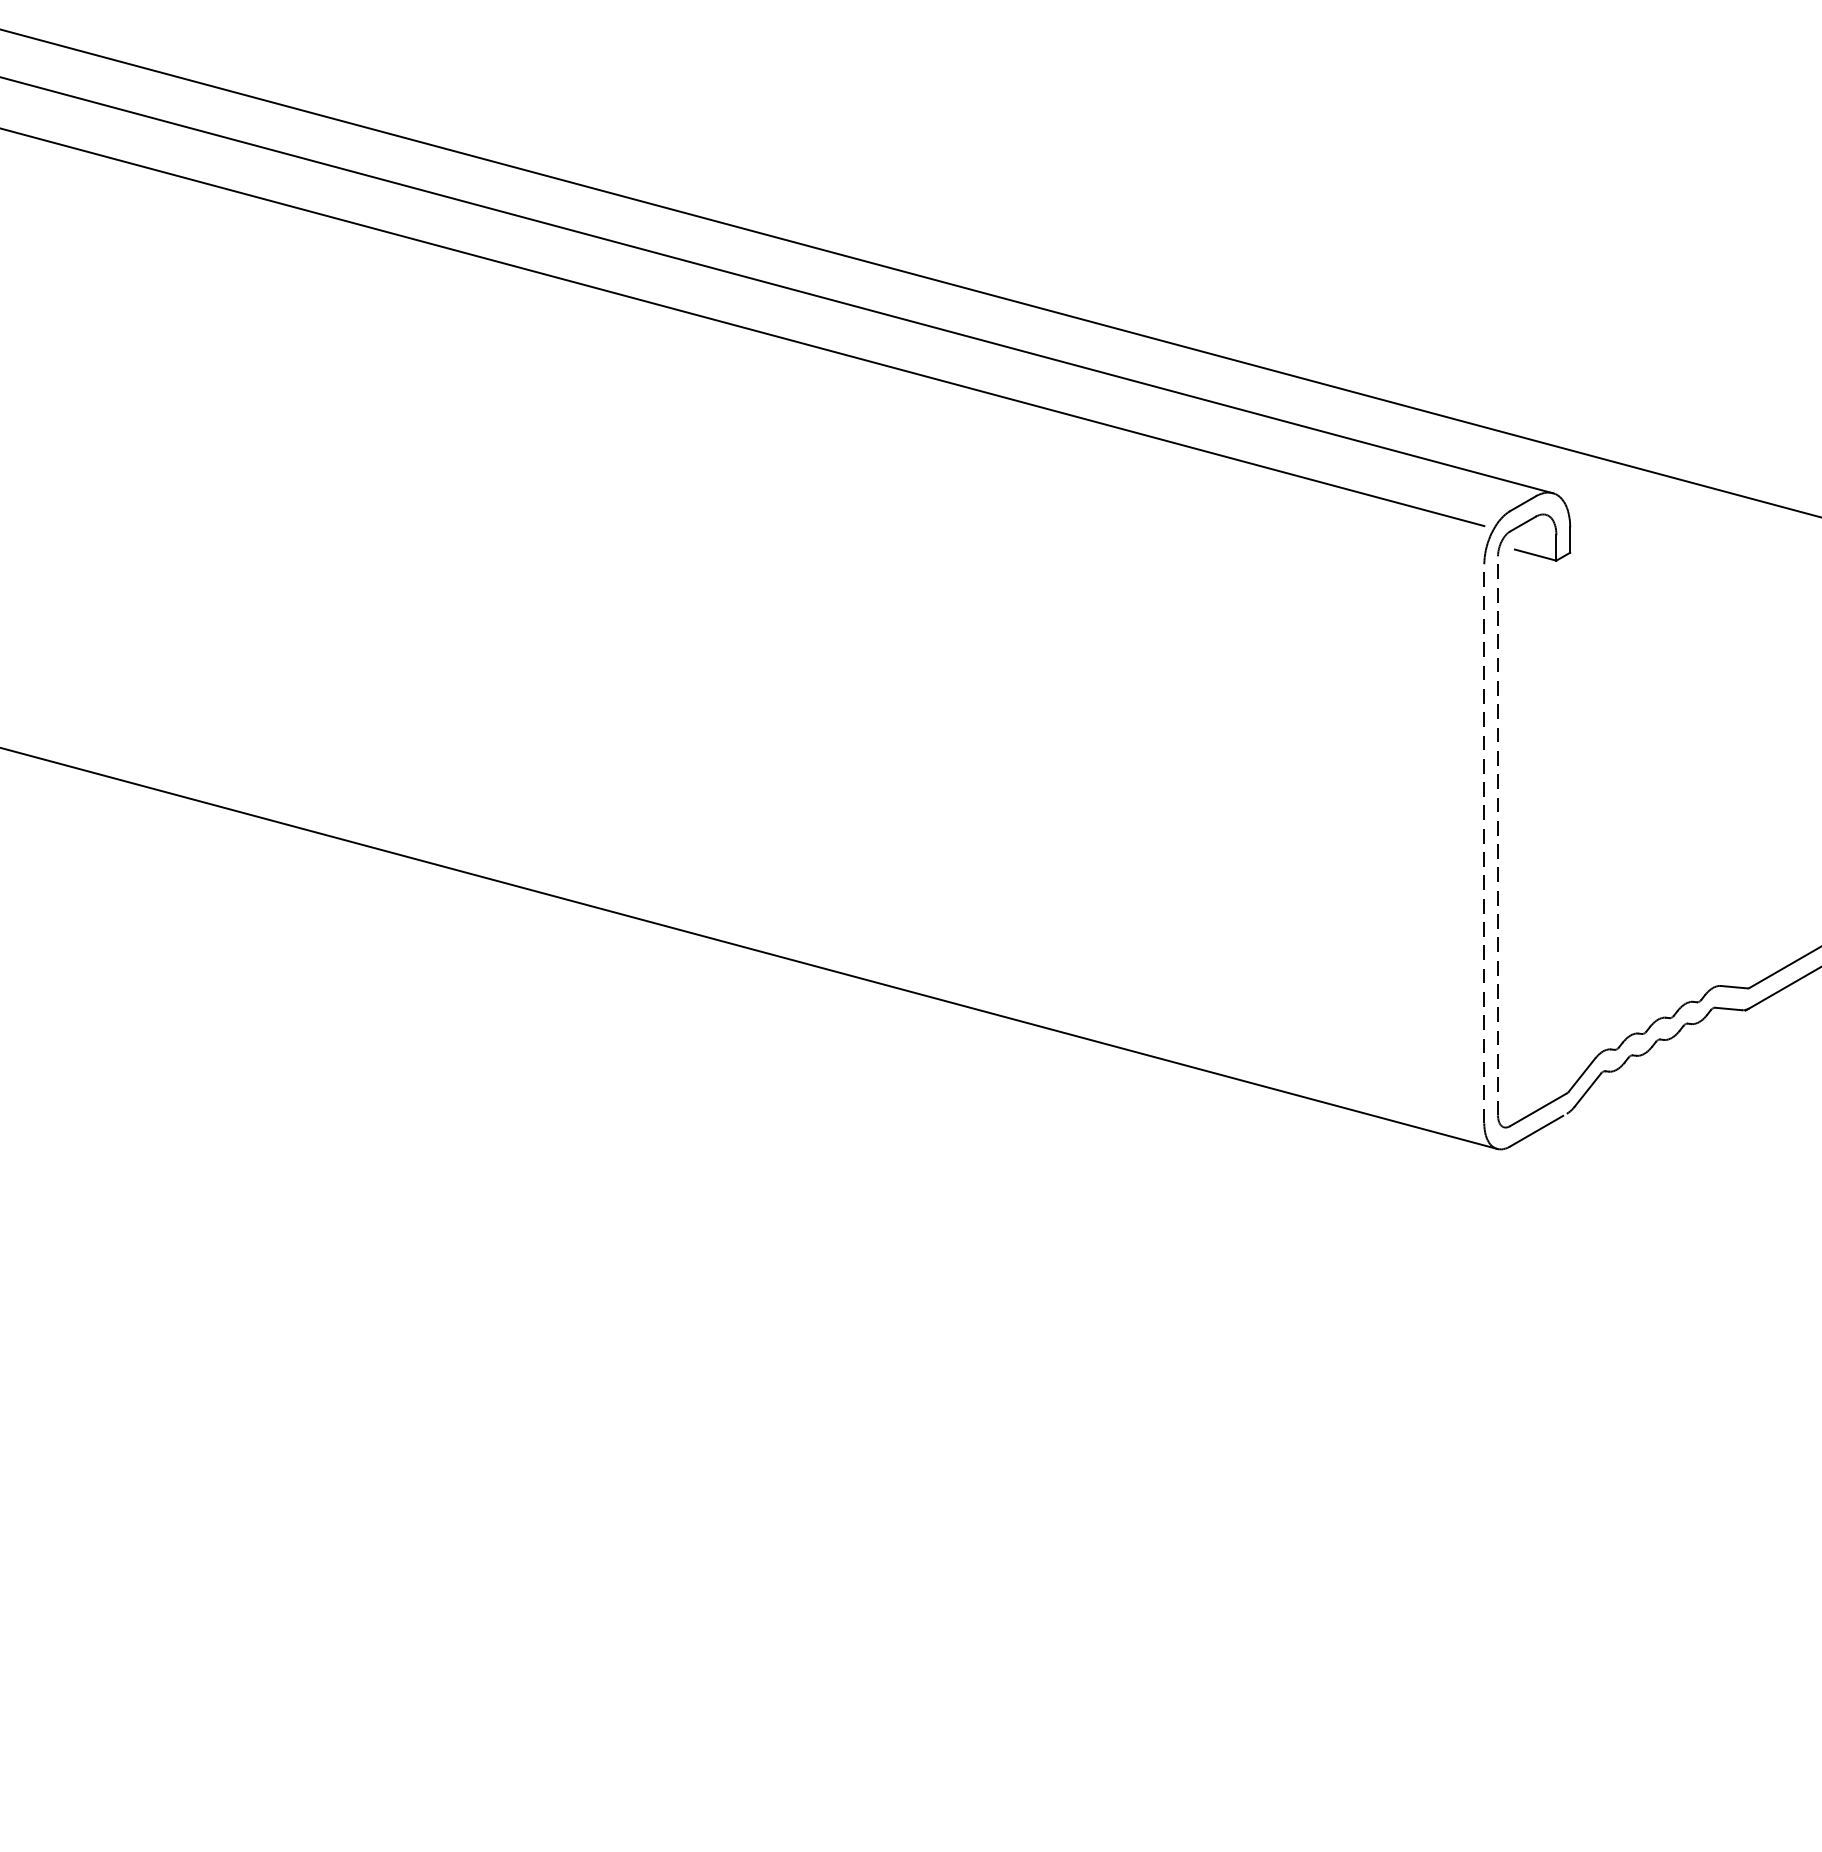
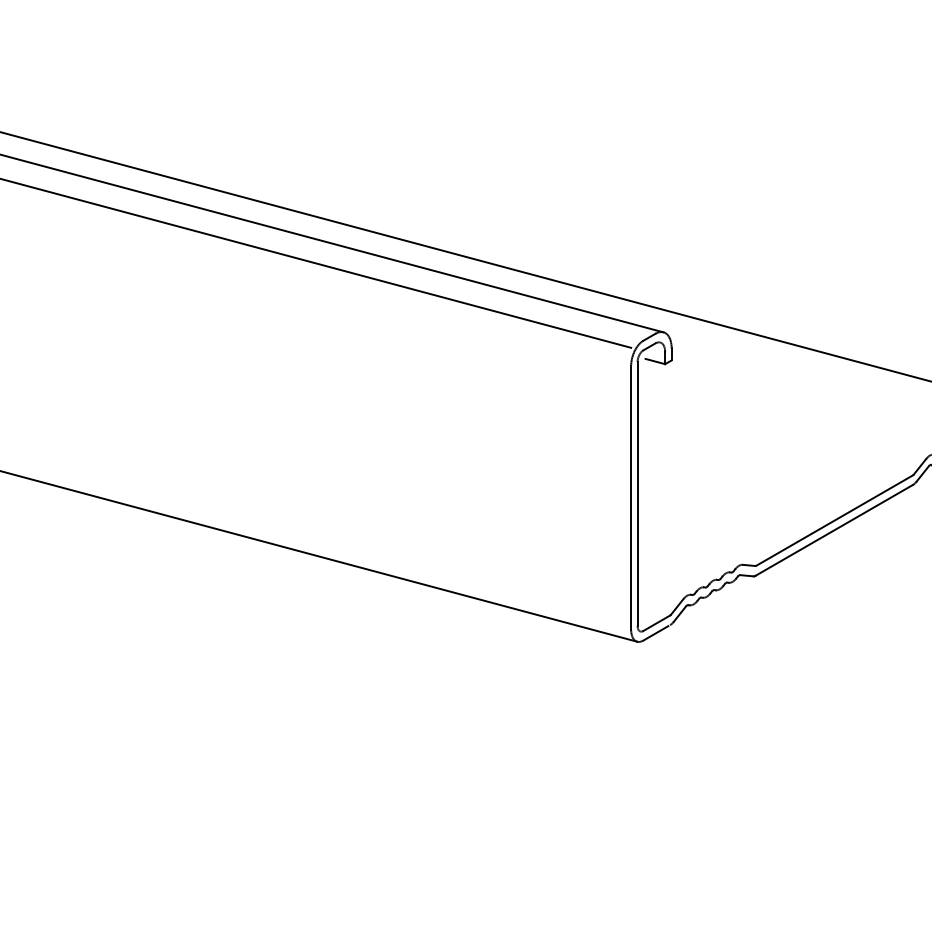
line: (1497, 836) -> (637, 494), dashed -> solid
line: (1485, 843) -> (631, 497), dashed -> solid

